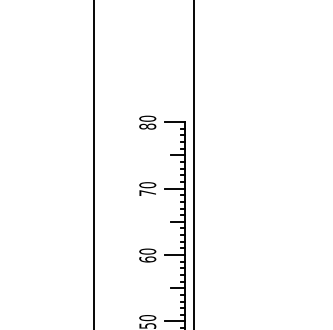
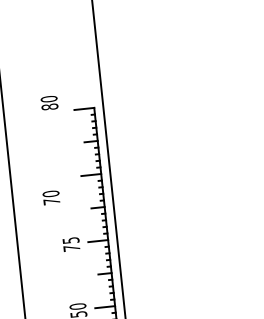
text: (147, 122) -> (49, 102), moved
text: (147, 188) -> (51, 197), moved
text: (147, 255) -> (71, 244), 60 -> 75

